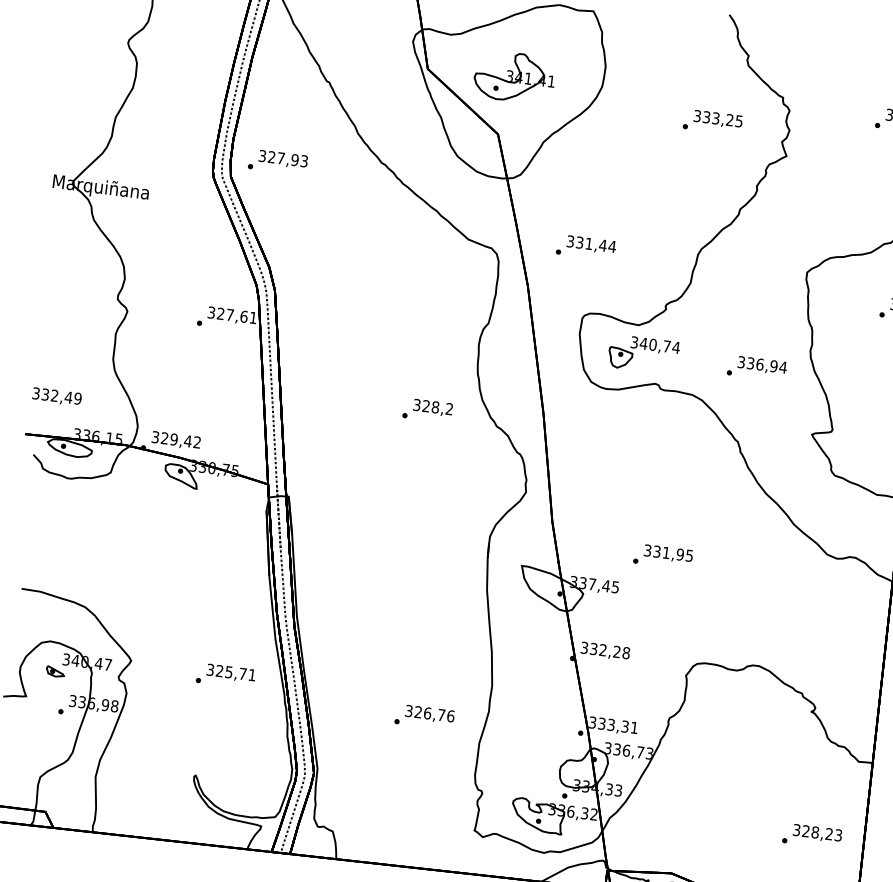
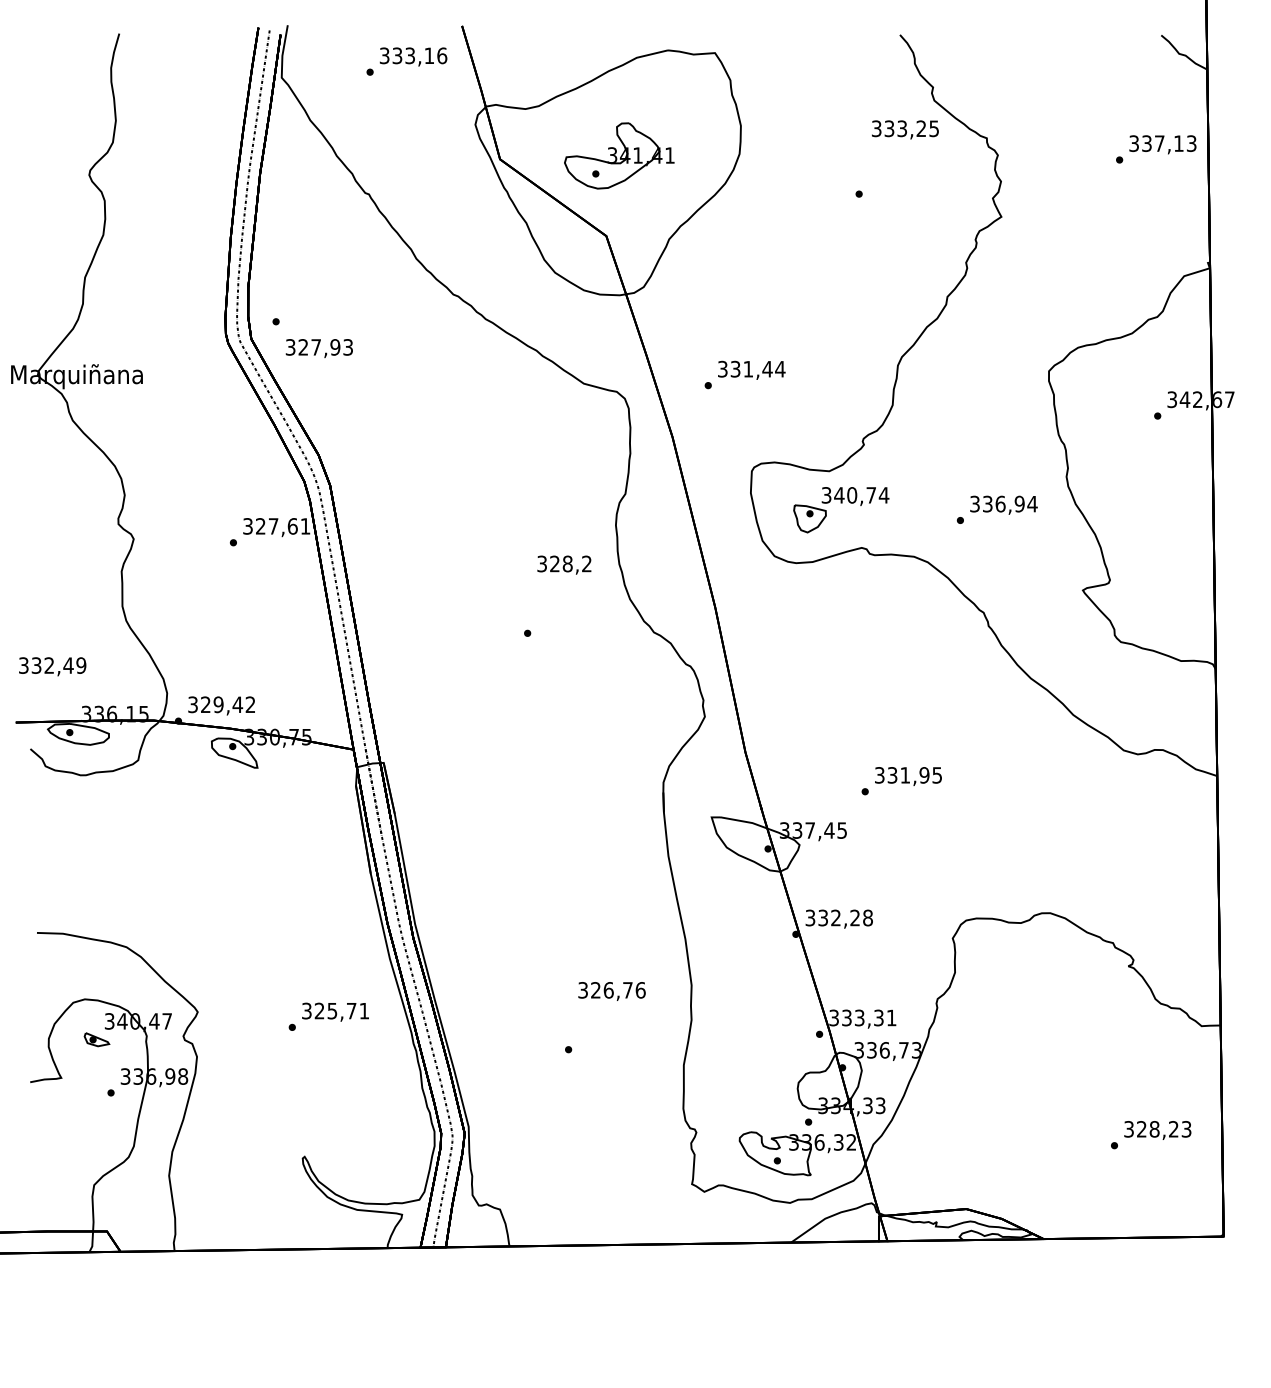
text: (718, 119) -> (905, 129), moved
text: (282, 159) -> (318, 348), moved
text: (433, 407) -> (564, 564), moved
text: (429, 714) -> (611, 991), moved

